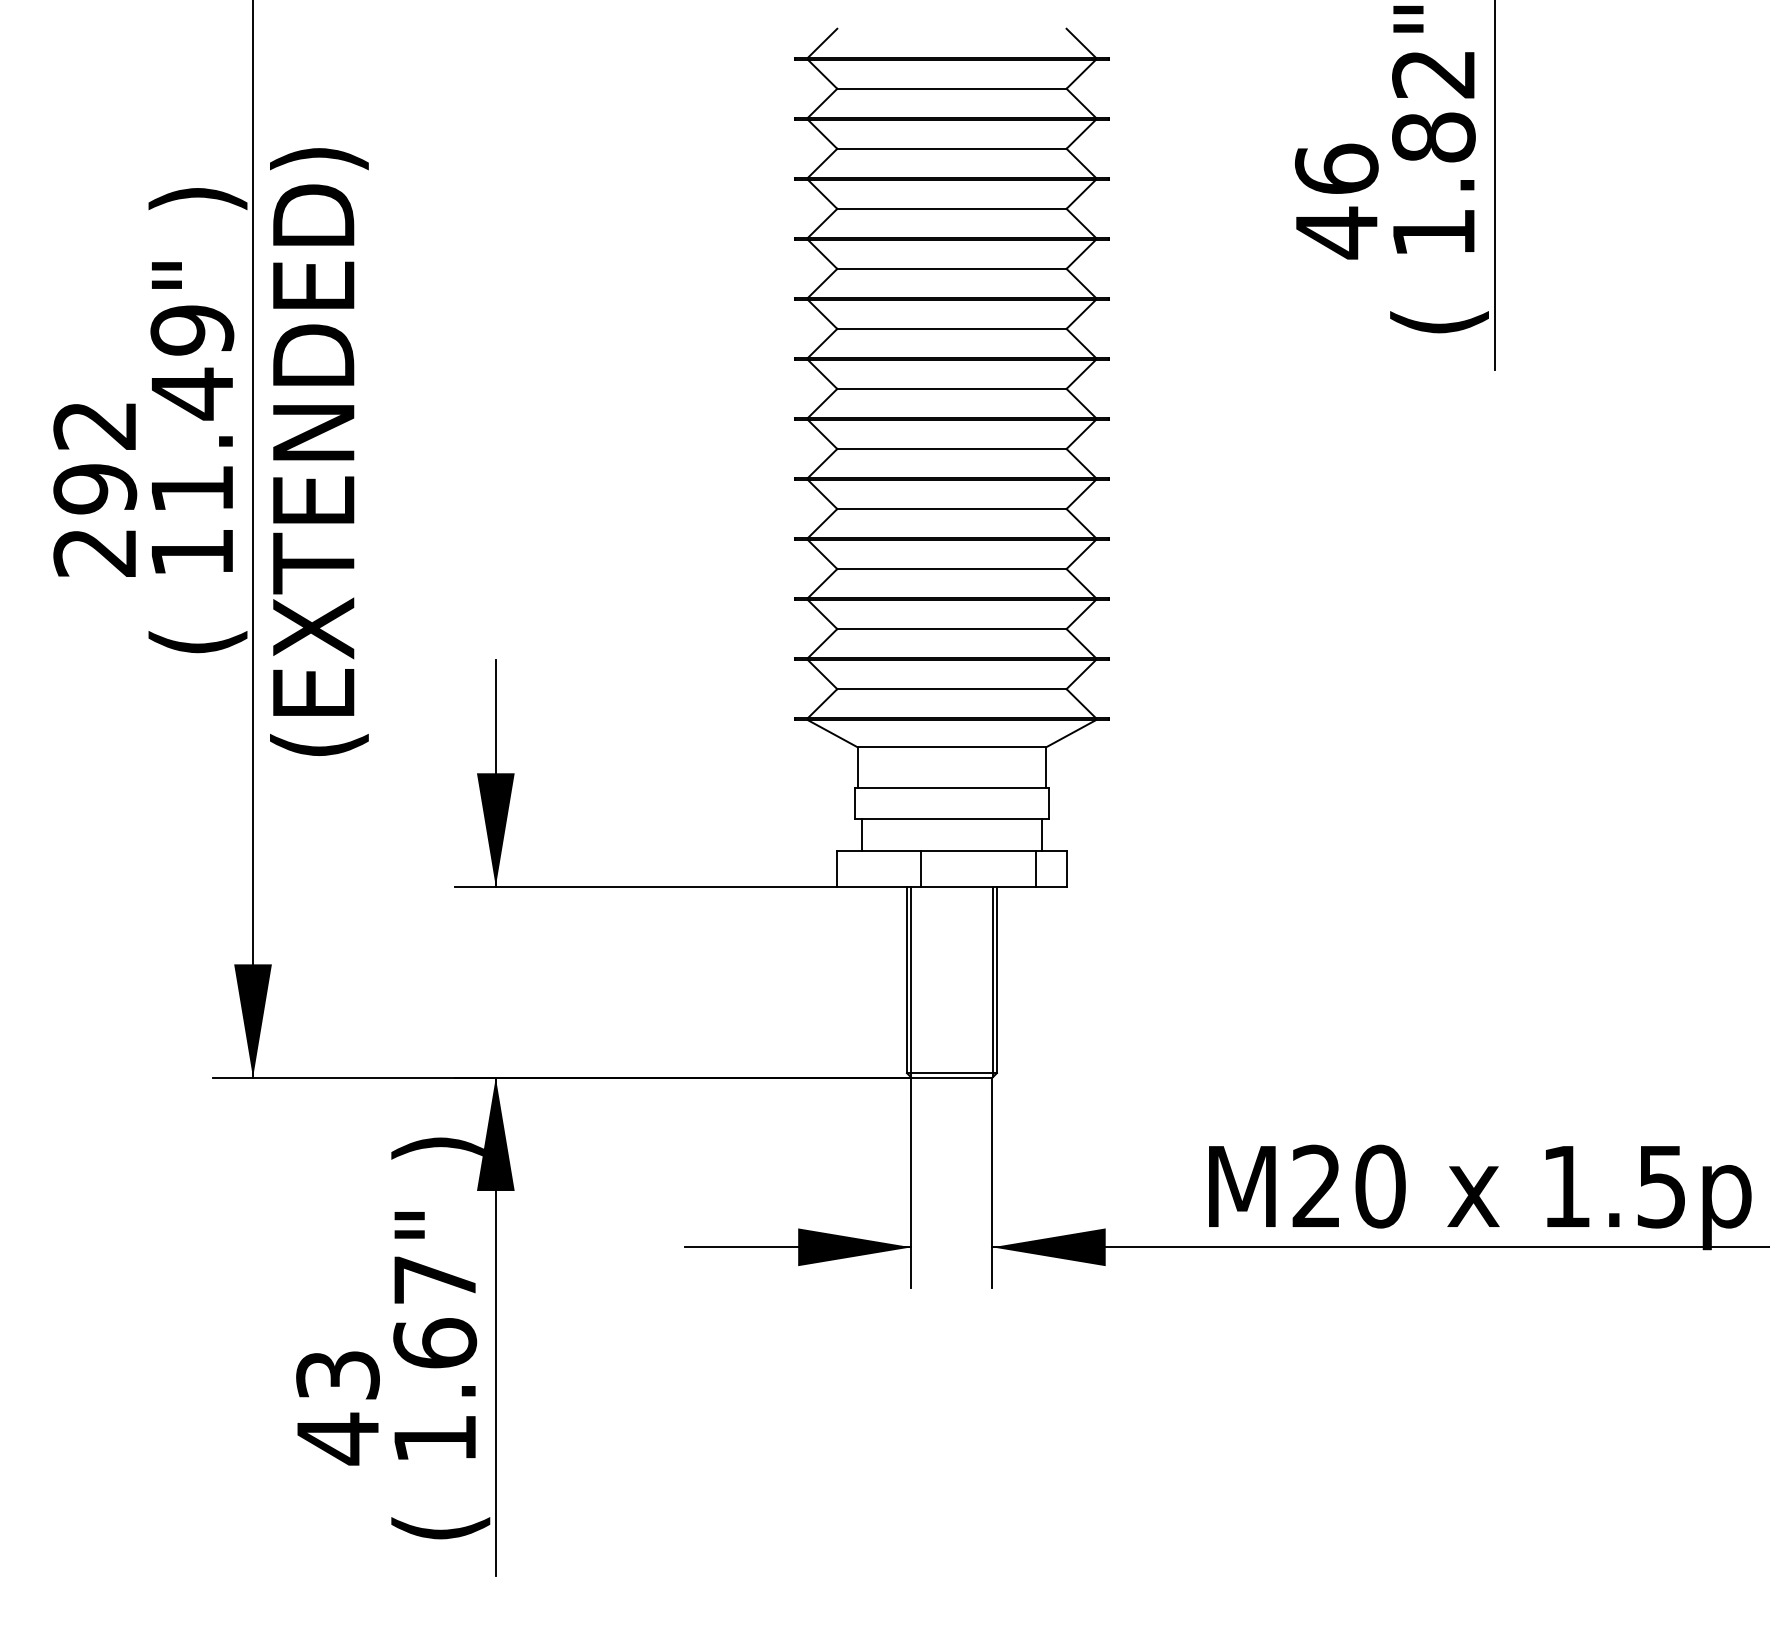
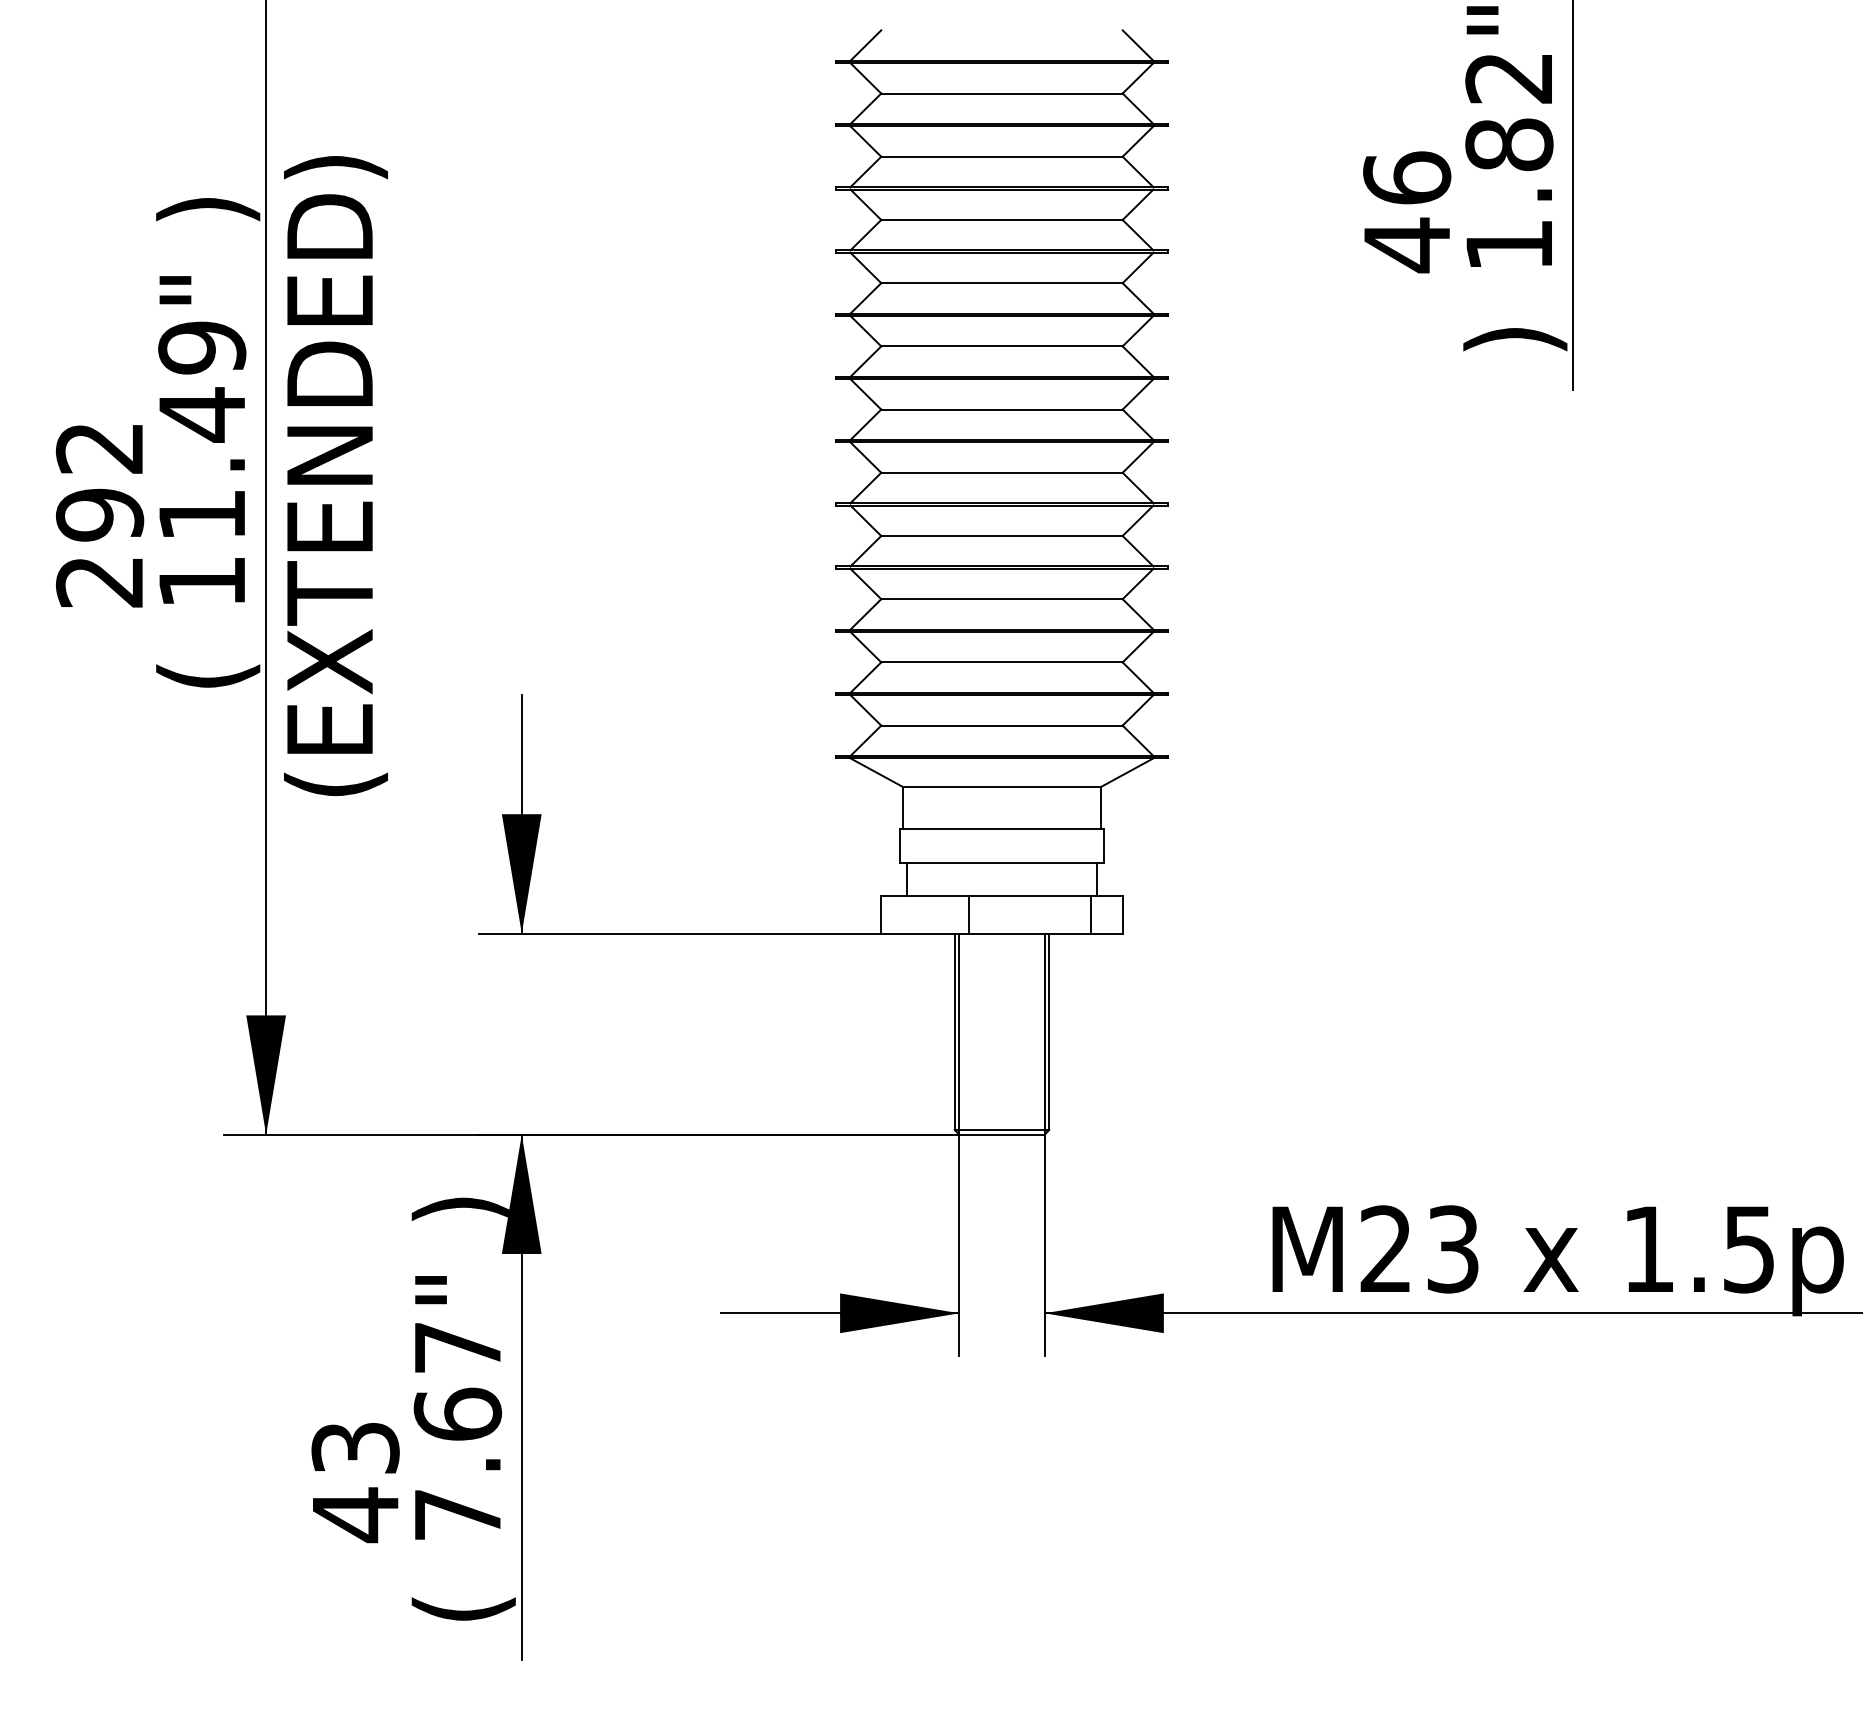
text: (1439, 322) -> (1515, 339), ( -> )
text: (1380, 1186) -> (1453, 1249), M20 -> M23
text: (434, 1438) -> (457, 1514), 1.67" -> 7.67"

